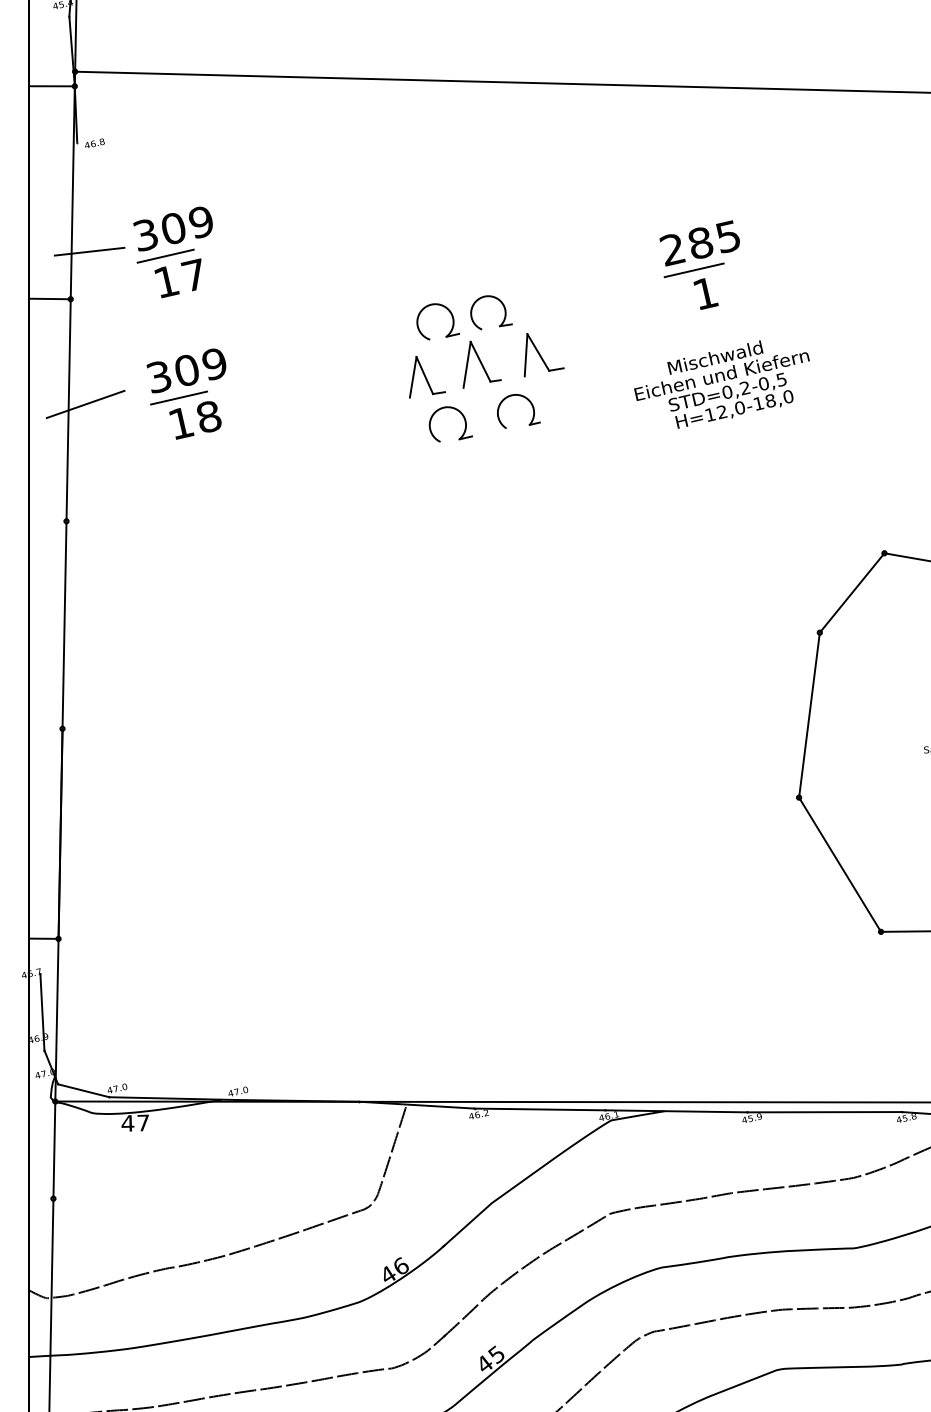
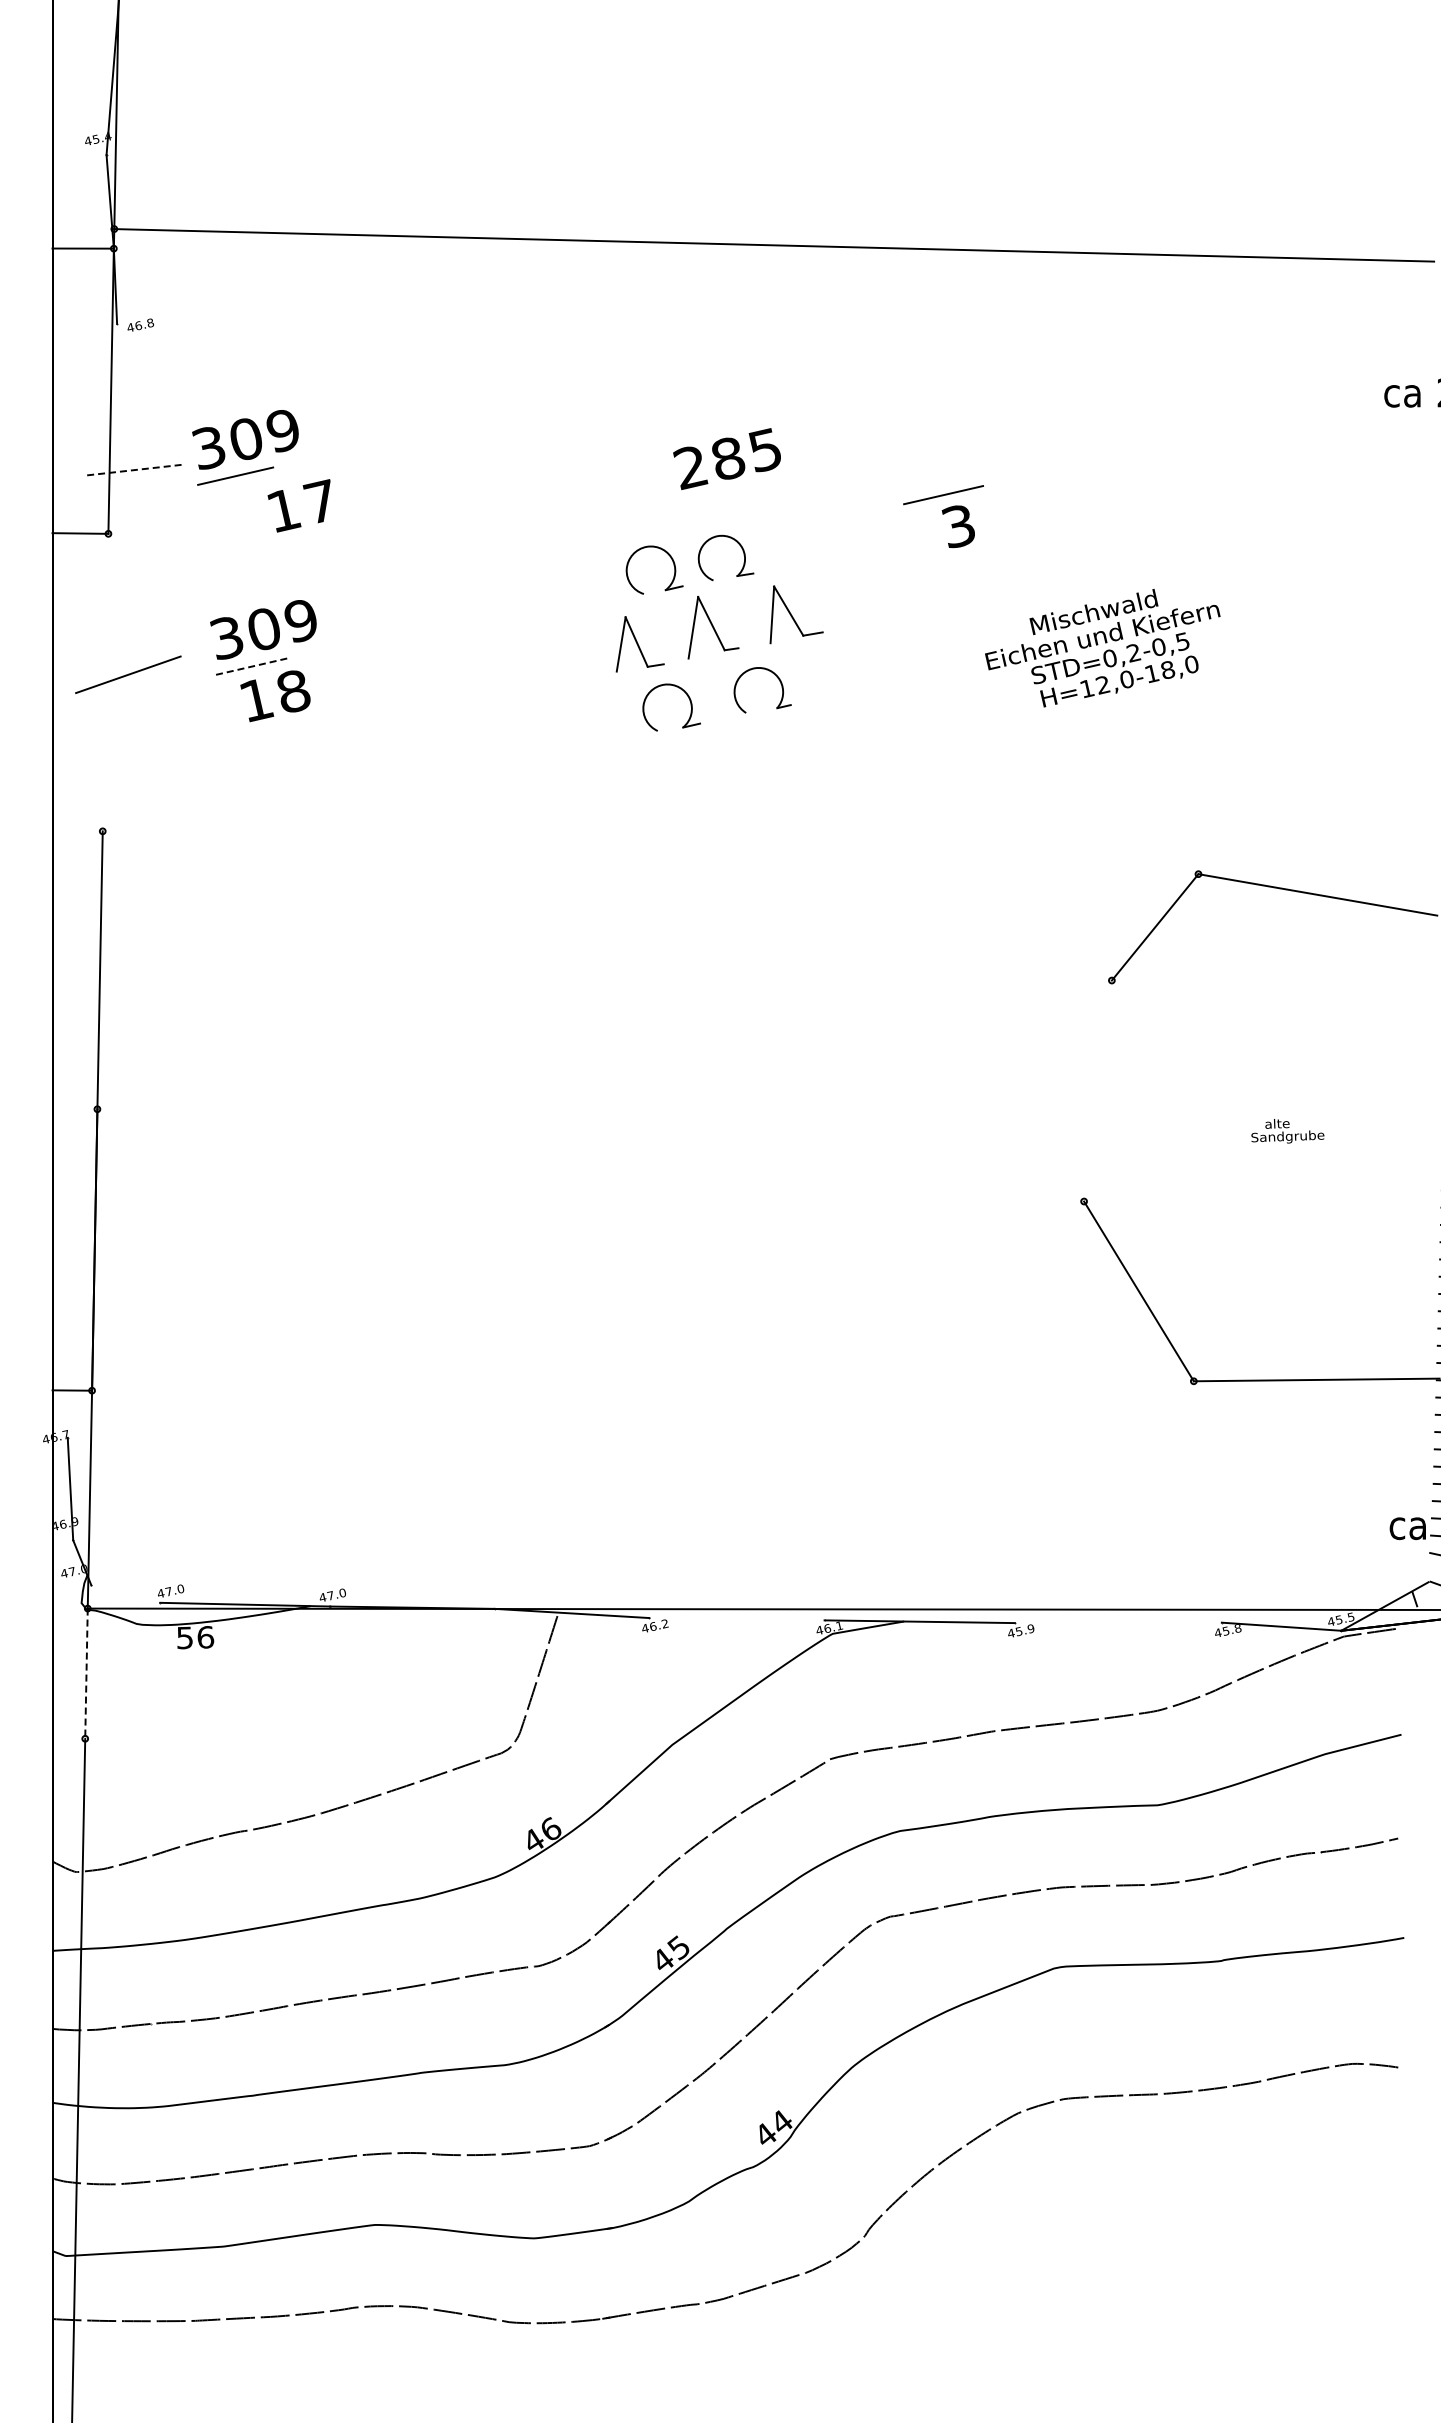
text: (699, 243) -> (726, 459), moved
line: (89, 251) -> (133, 470), solid -> dashed
text: (177, 278) -> (298, 505), moved
text: (705, 293) -> (958, 526), 1 -> 3
part: (486, 368) -> (719, 632), moved
text: (721, 384) -> (1102, 647), moved
line: (179, 398) -> (254, 666), solid -> dashed
line: (68, 410) -> (105, 682), removed
line: (809, 714) -> (1097, 1090), removed
line: (83, 1090) -> (125, 1593), removed
line: (539, 1109) -> (736, 1619), removed
line: (824, 1111) -> (1117, 1622), removed
text: (135, 1123) -> (195, 1637), 47 -> 56
line: (54, 1150) -> (86, 1674), solid -> dashed

